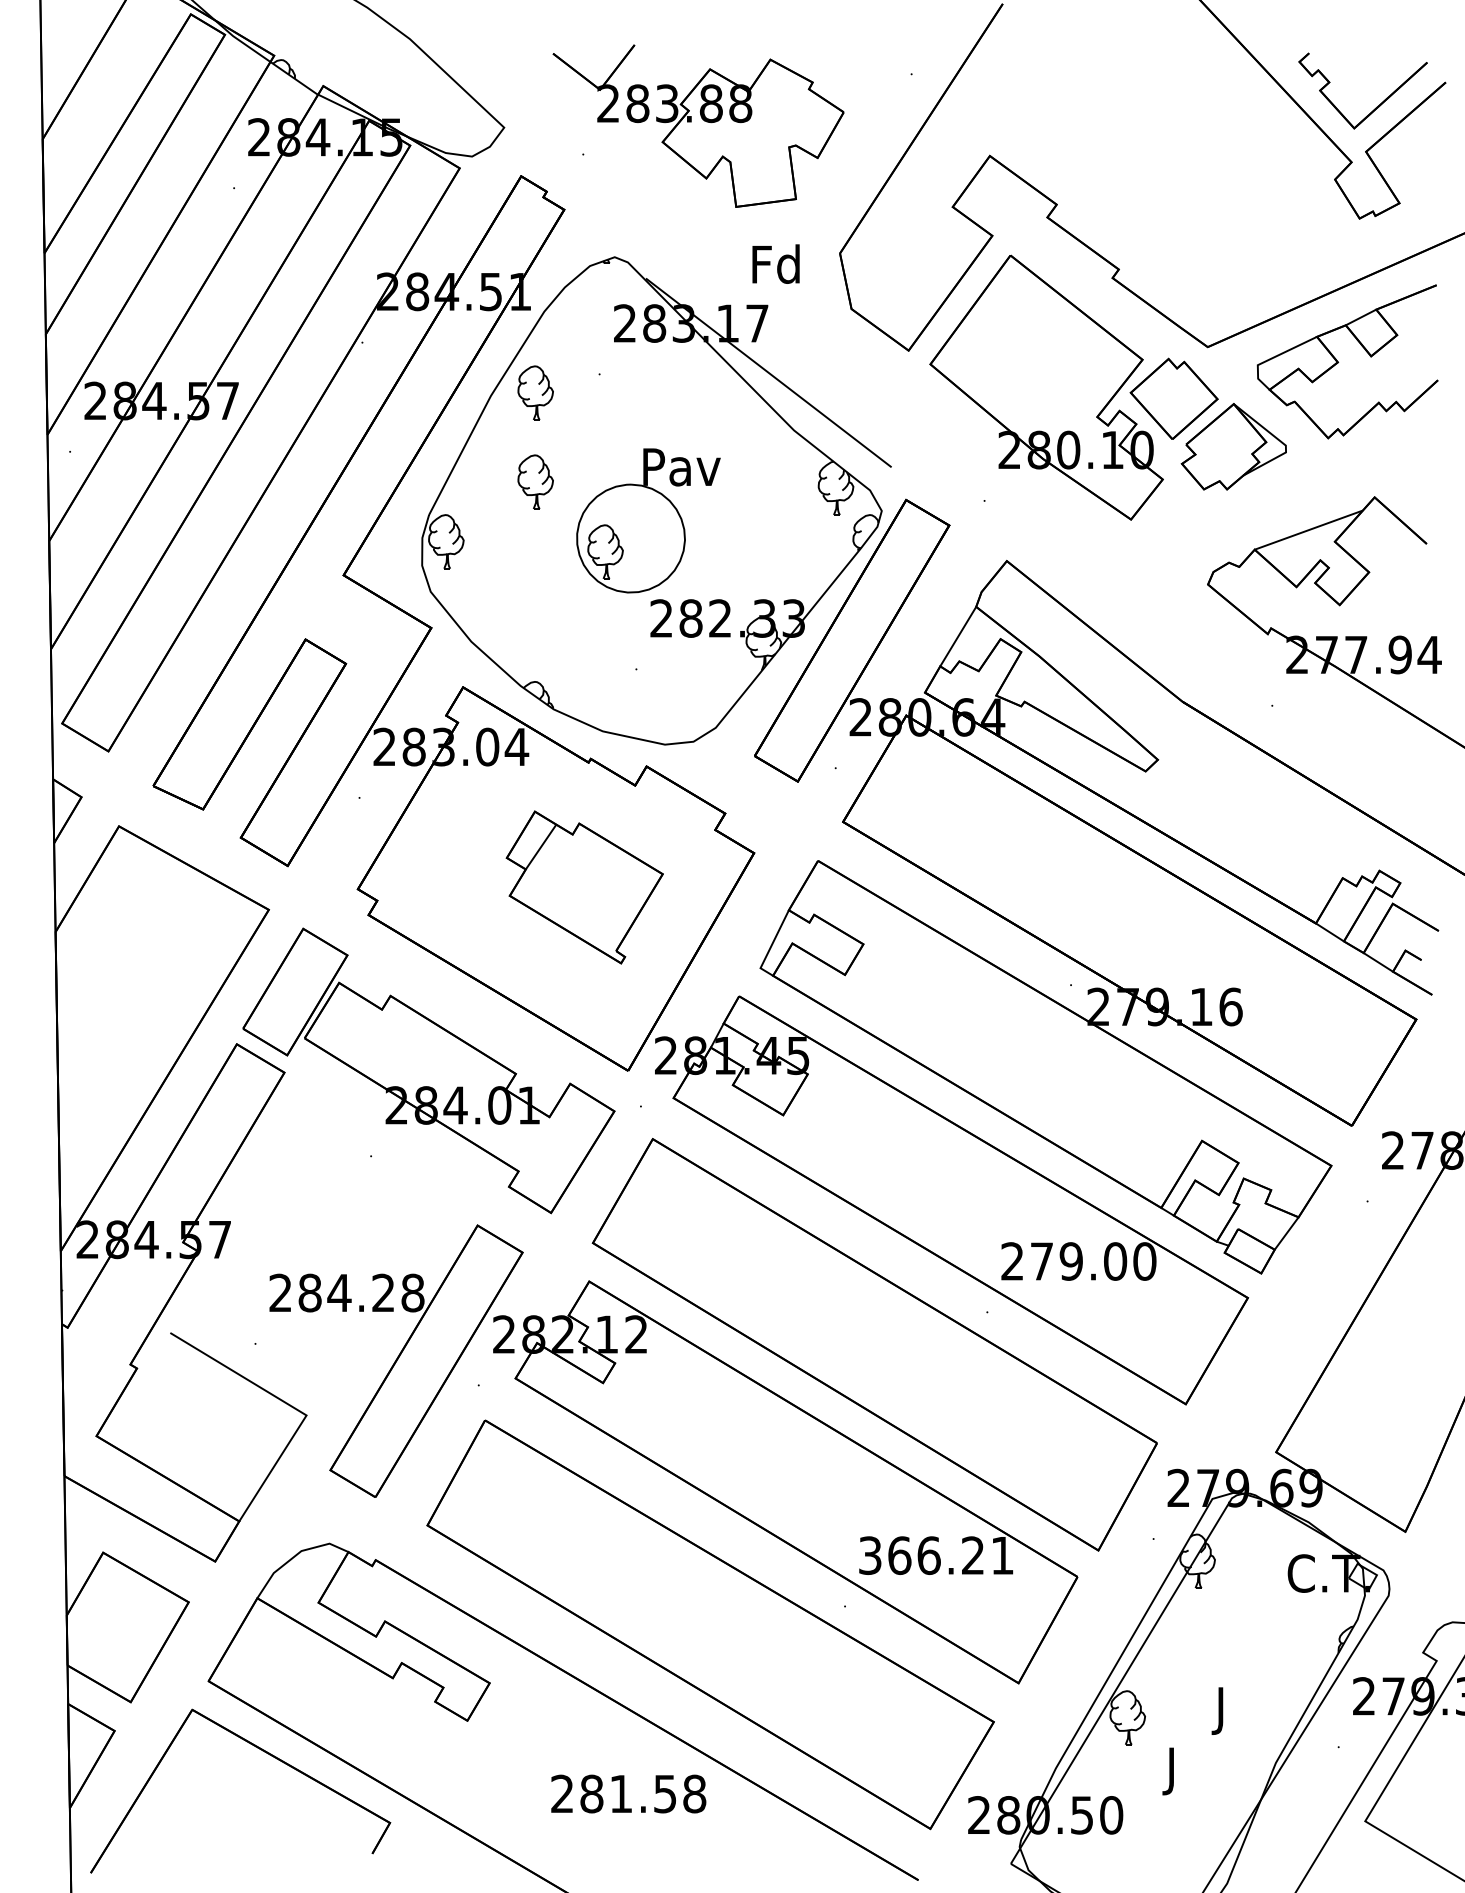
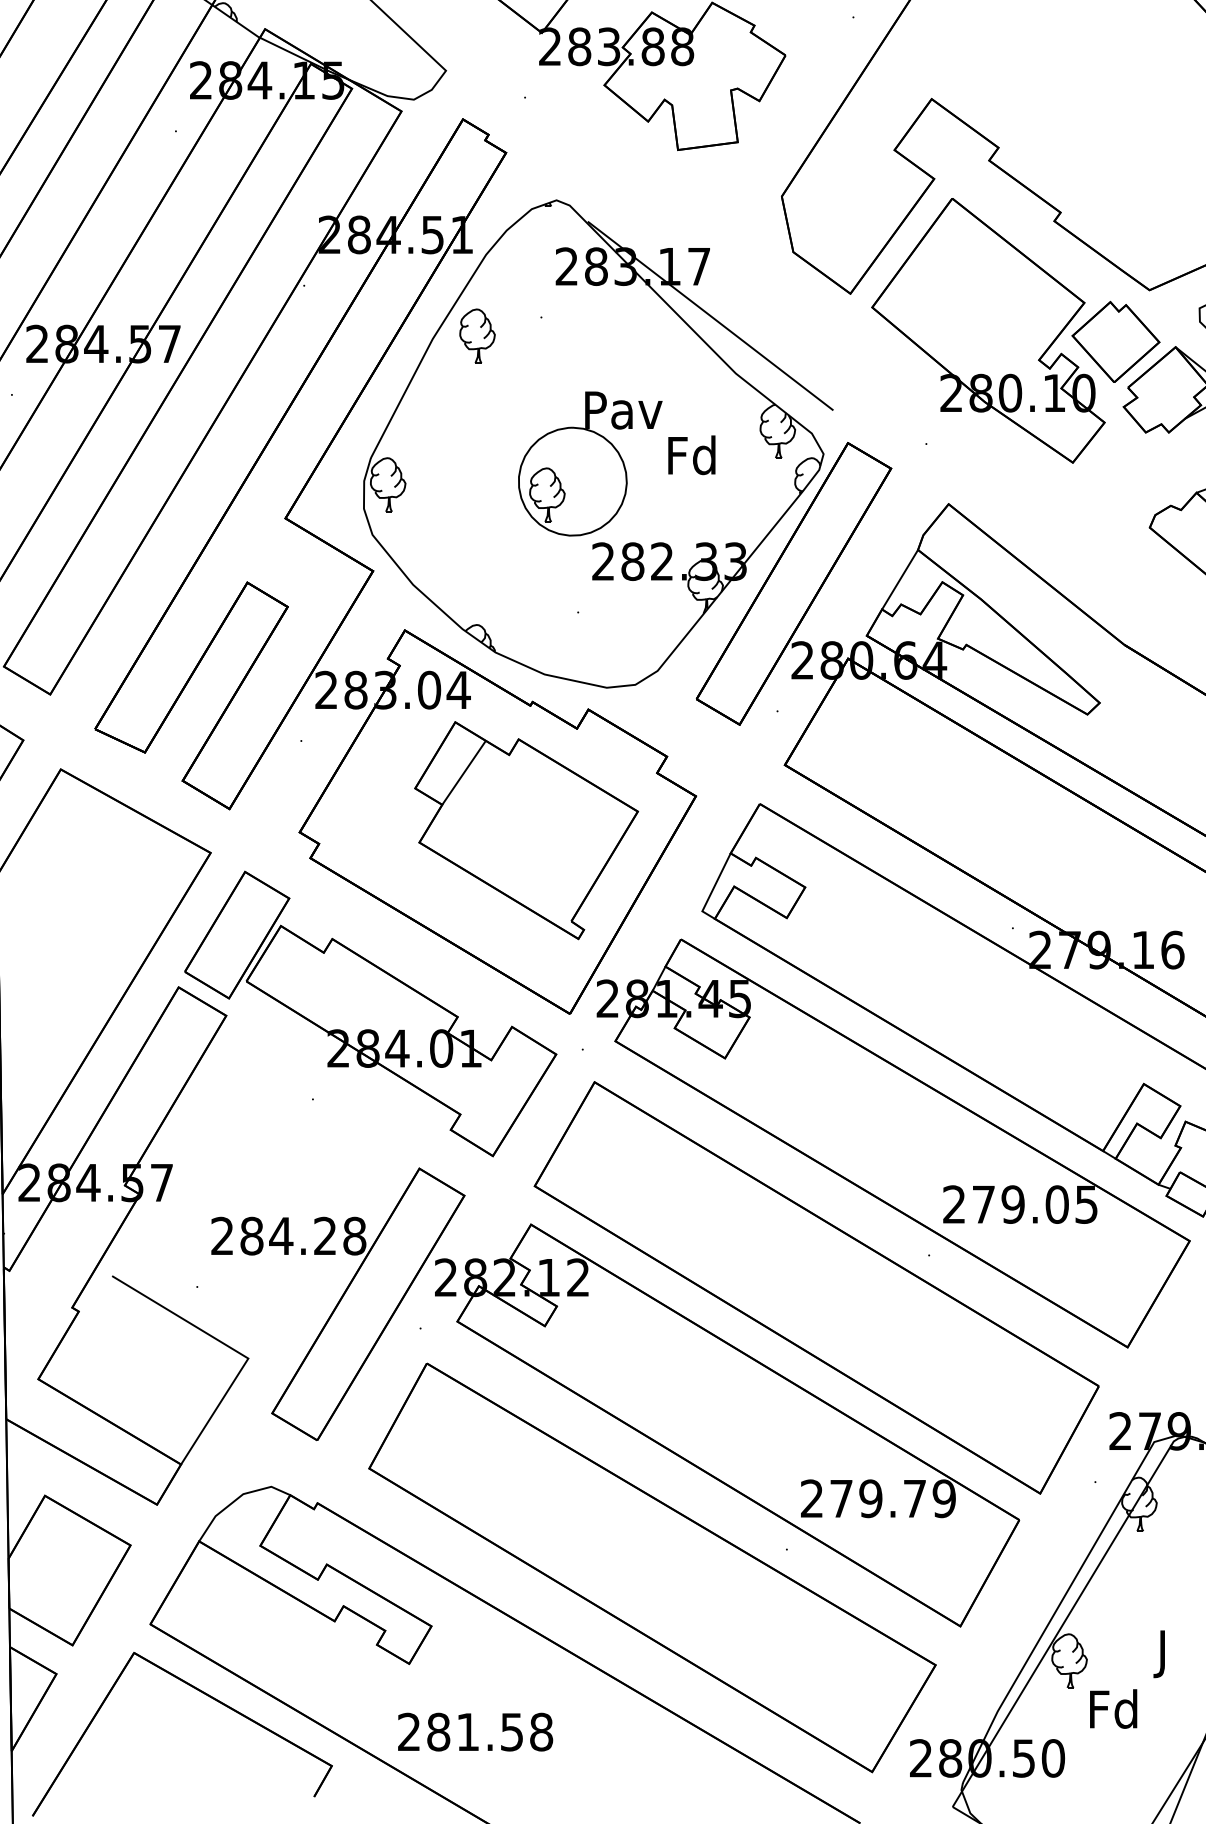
text: (775, 263) -> (691, 454), moved
part: (535, 481) -> (477, 424), removed
part: (584, 887) -> (526, 830), size x1.43
text: (1144, 1261) -> (1086, 1204), 279.00 -> 279.05
text: (936, 1555) -> (878, 1498), 366.21 -> 279.79
text: (1171, 1770) -> (1113, 1713), J -> Fd
text: (628, 1793) -> (475, 1731), moved

